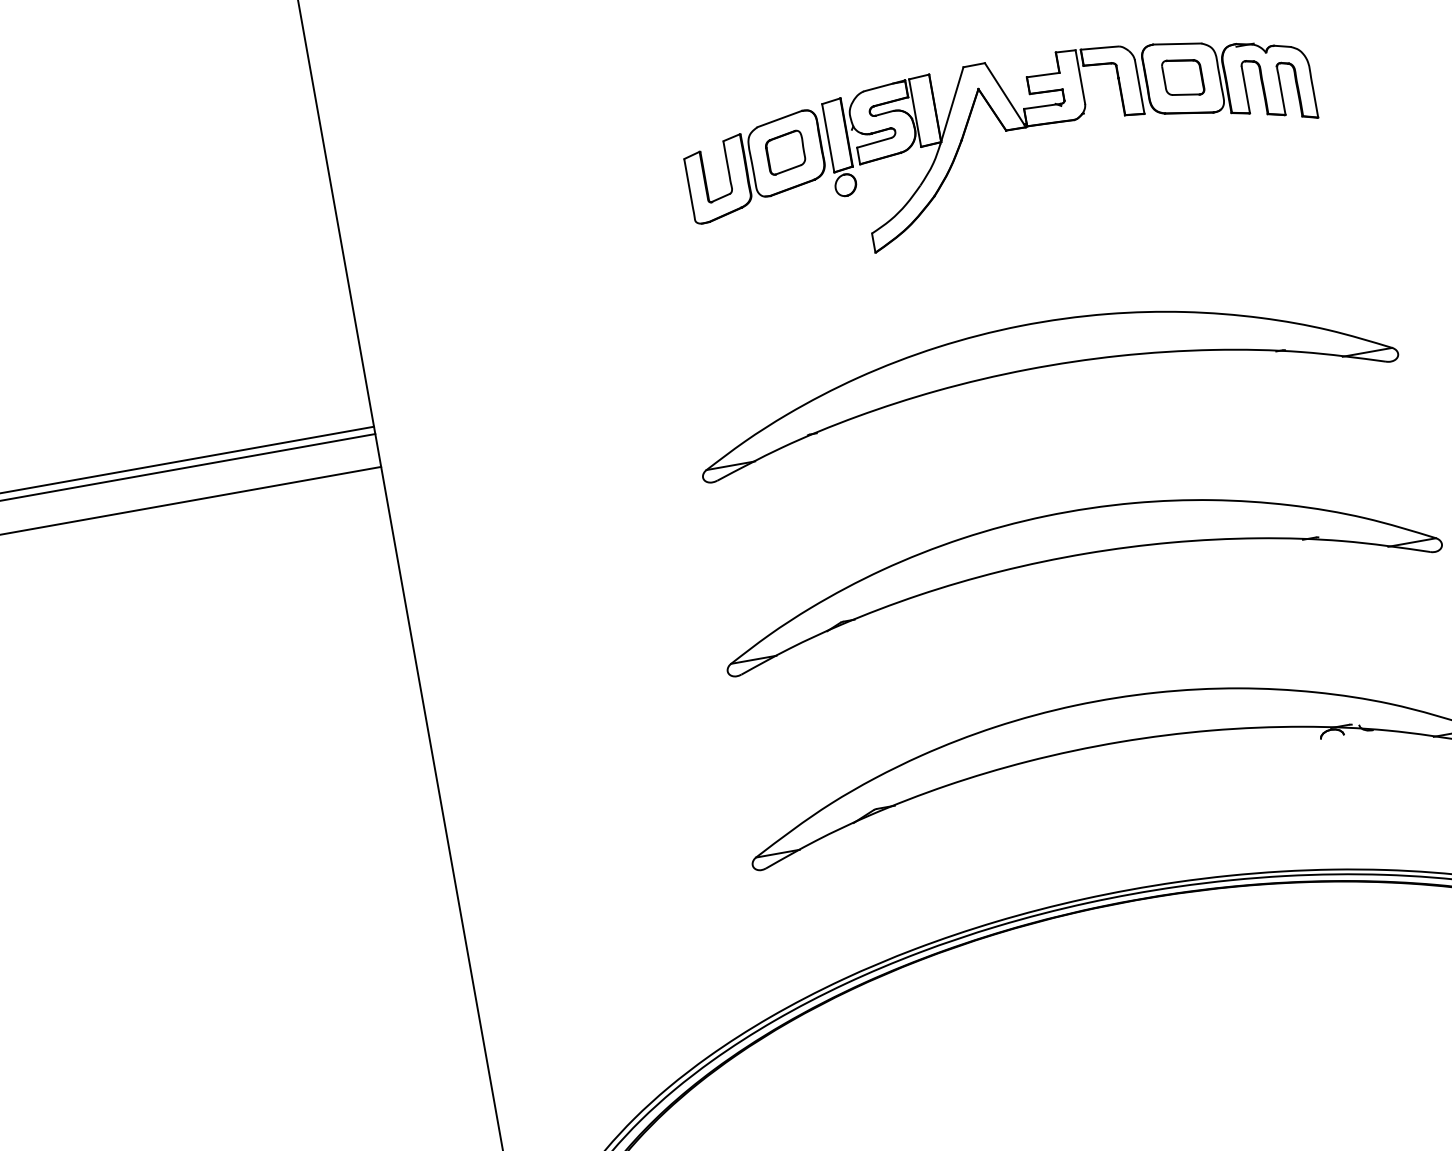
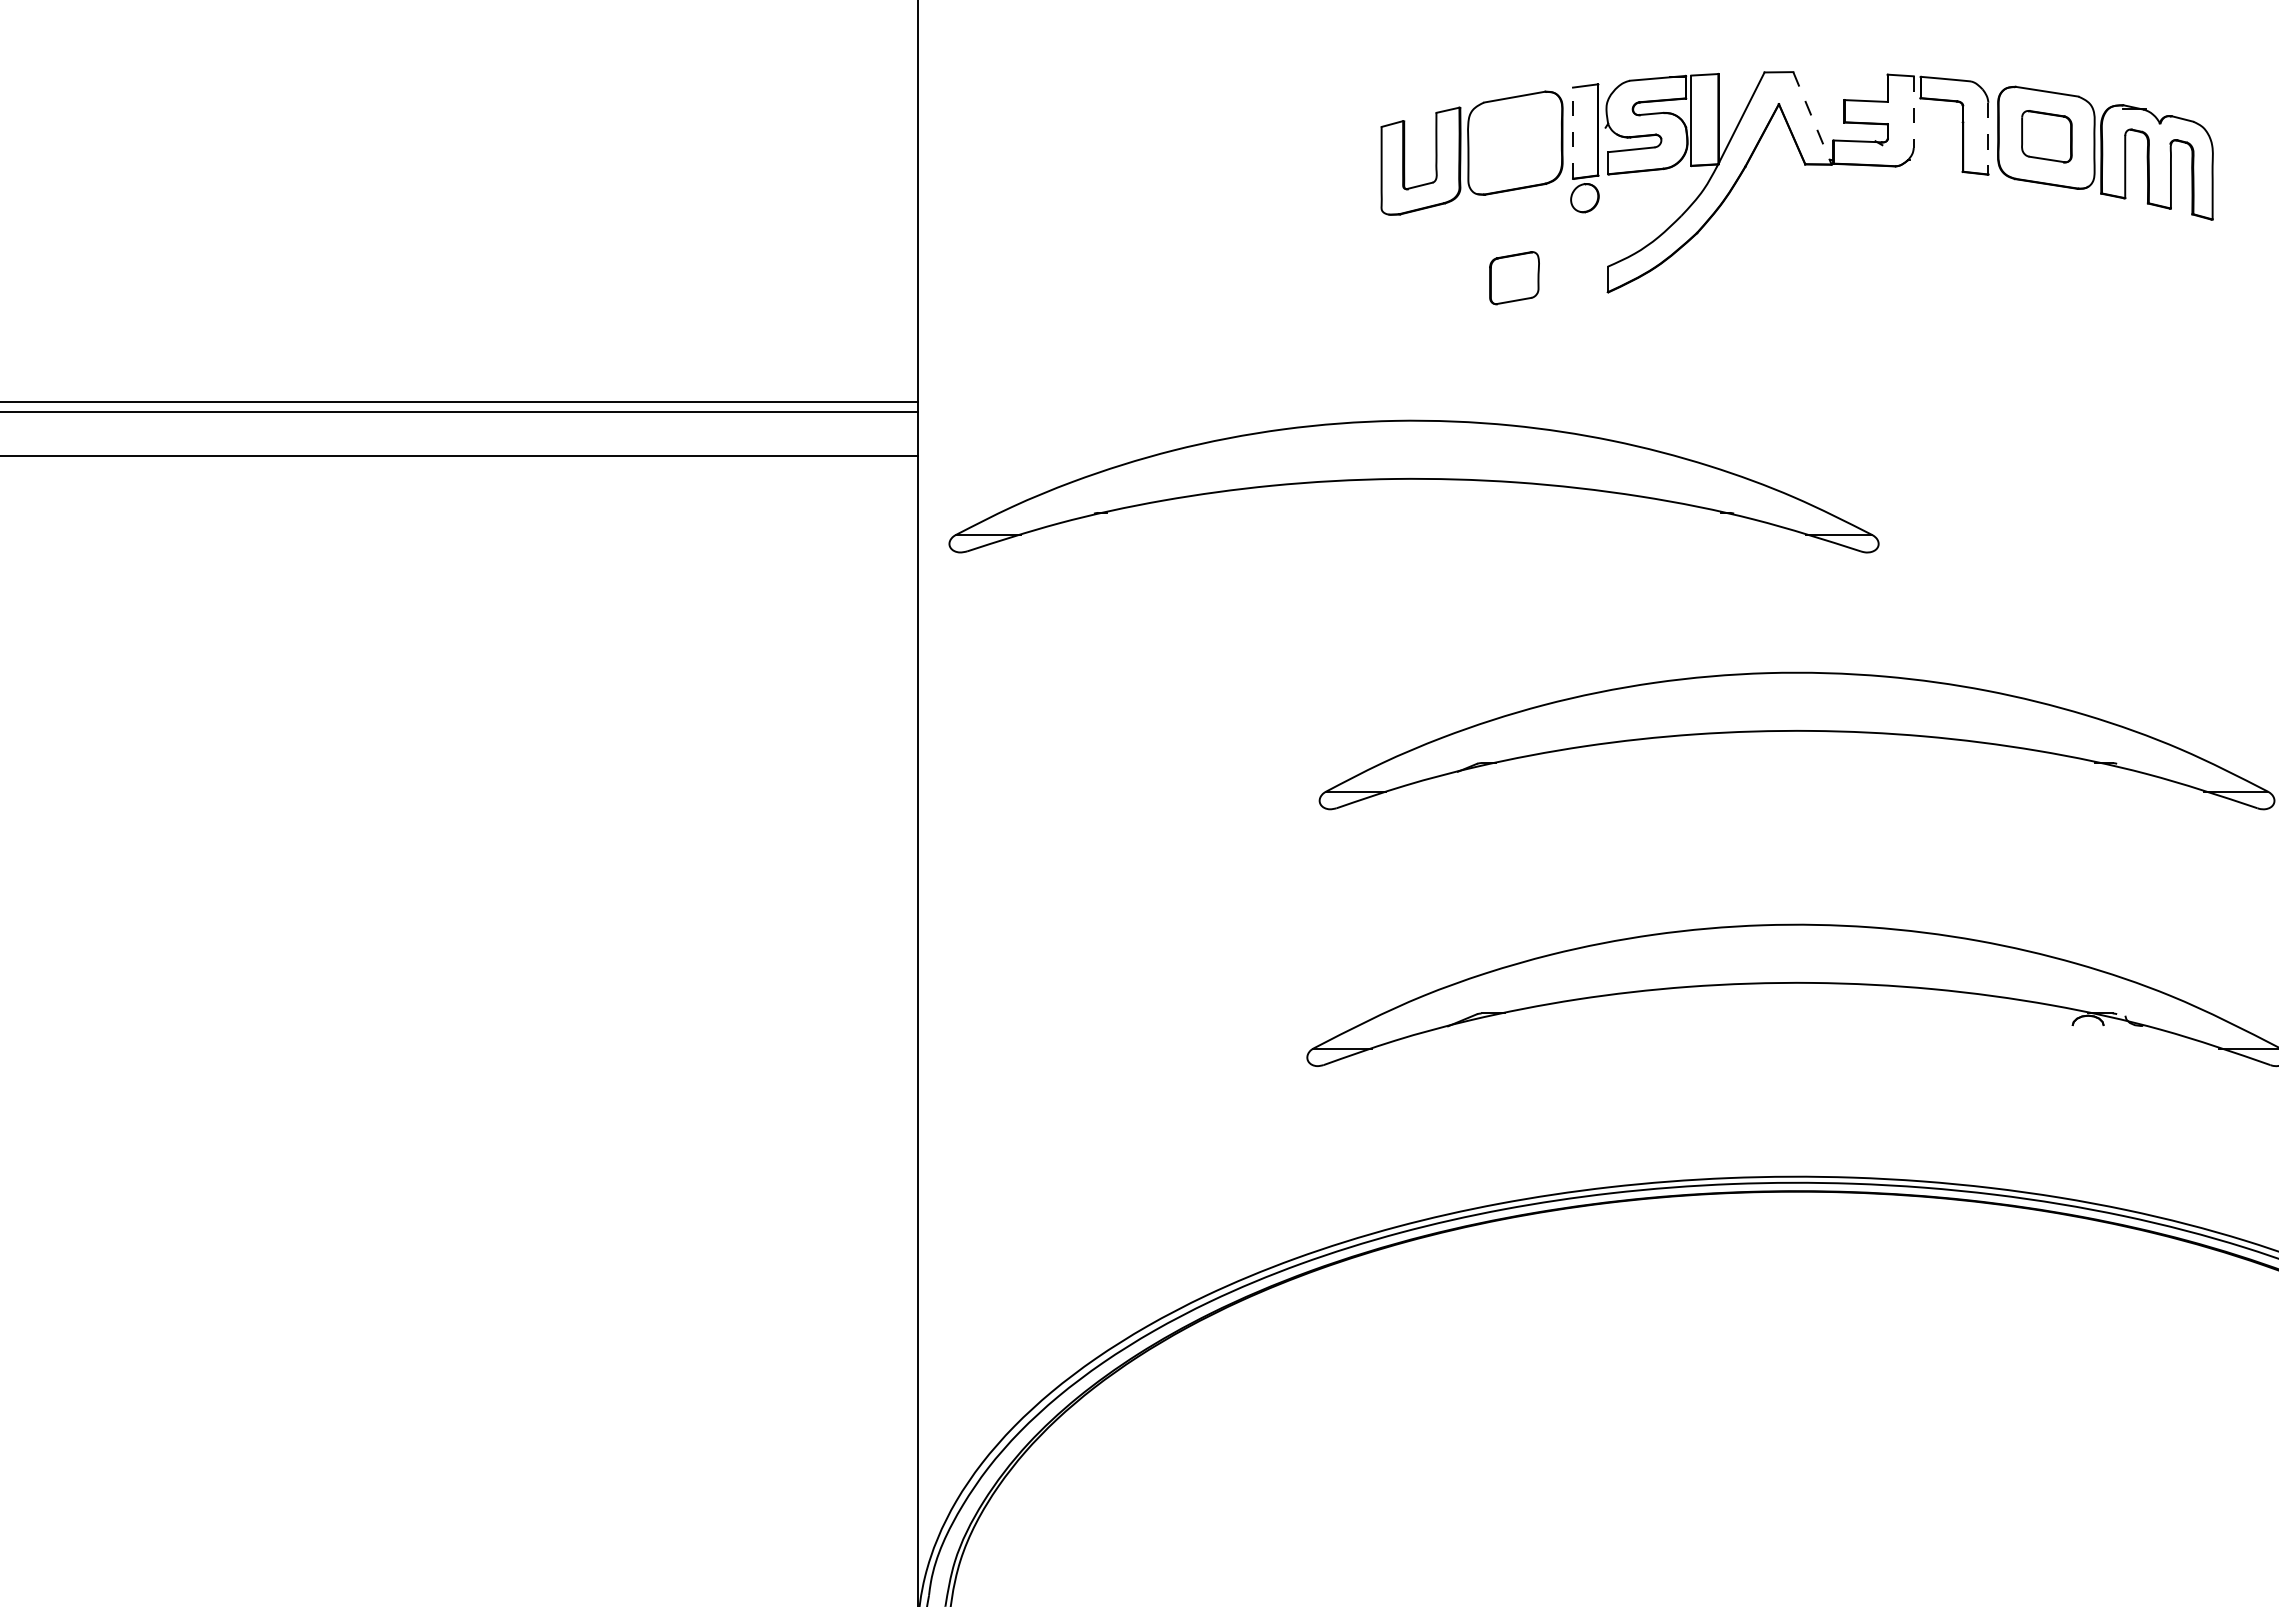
line: (1080, 77) -> (1913, 112), solid -> dashed
line: (1139, 86) -> (1988, 138), solid -> dashed
line: (1005, 95) -> (1812, 118), solid -> dashed
line: (828, 138) -> (1573, 133), solid -> dashed
part: (785, 152) -> (1514, 278), moved
part: (1041, 367) -> (1413, 479), moved

